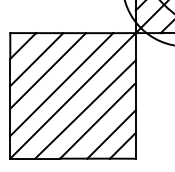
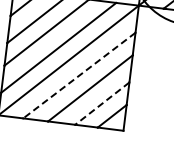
line: (85, 109) -> (79, 75), solid -> dashed
line: (111, 134) -> (102, 103), solid -> dashed

